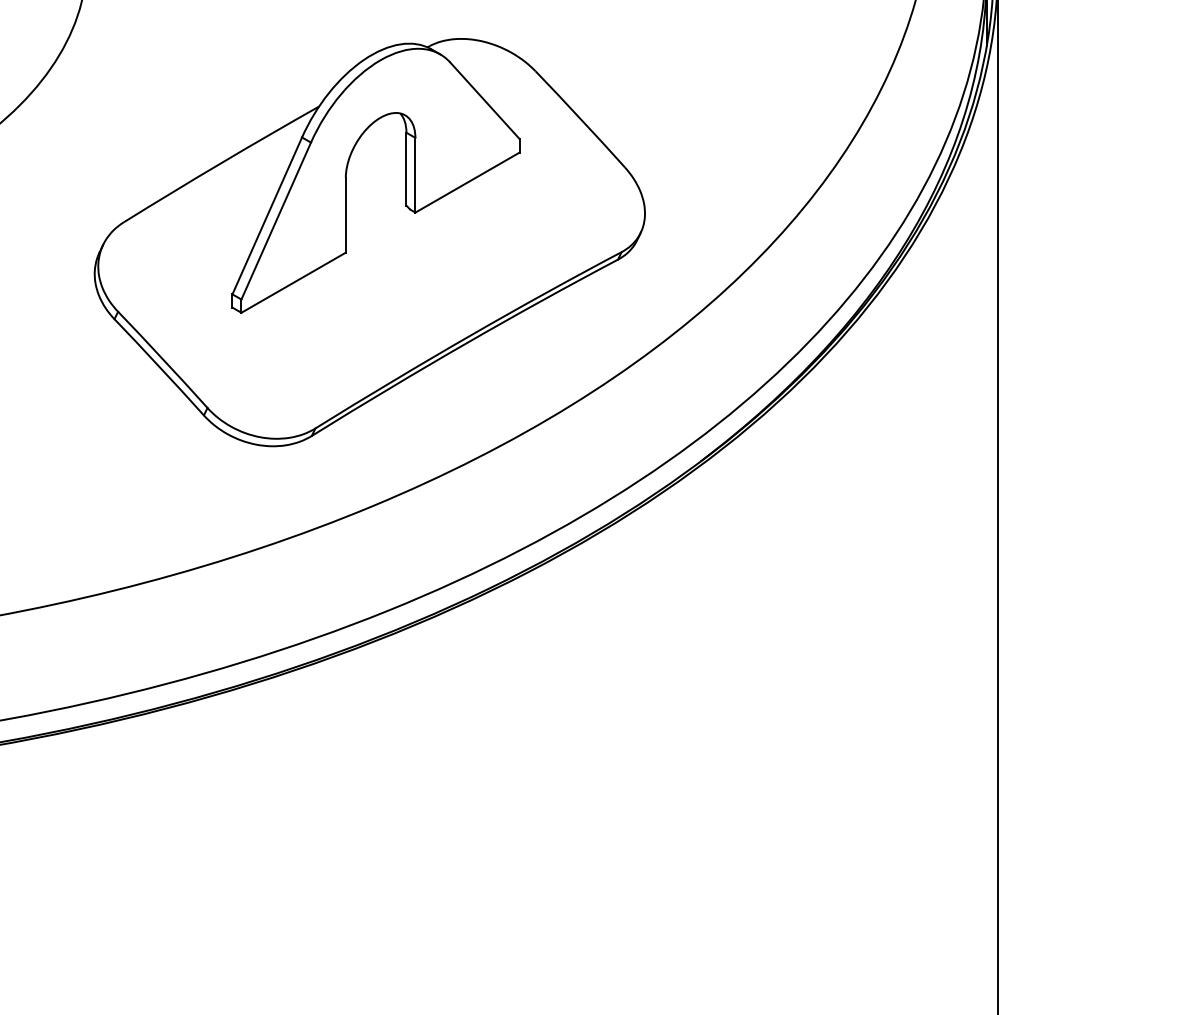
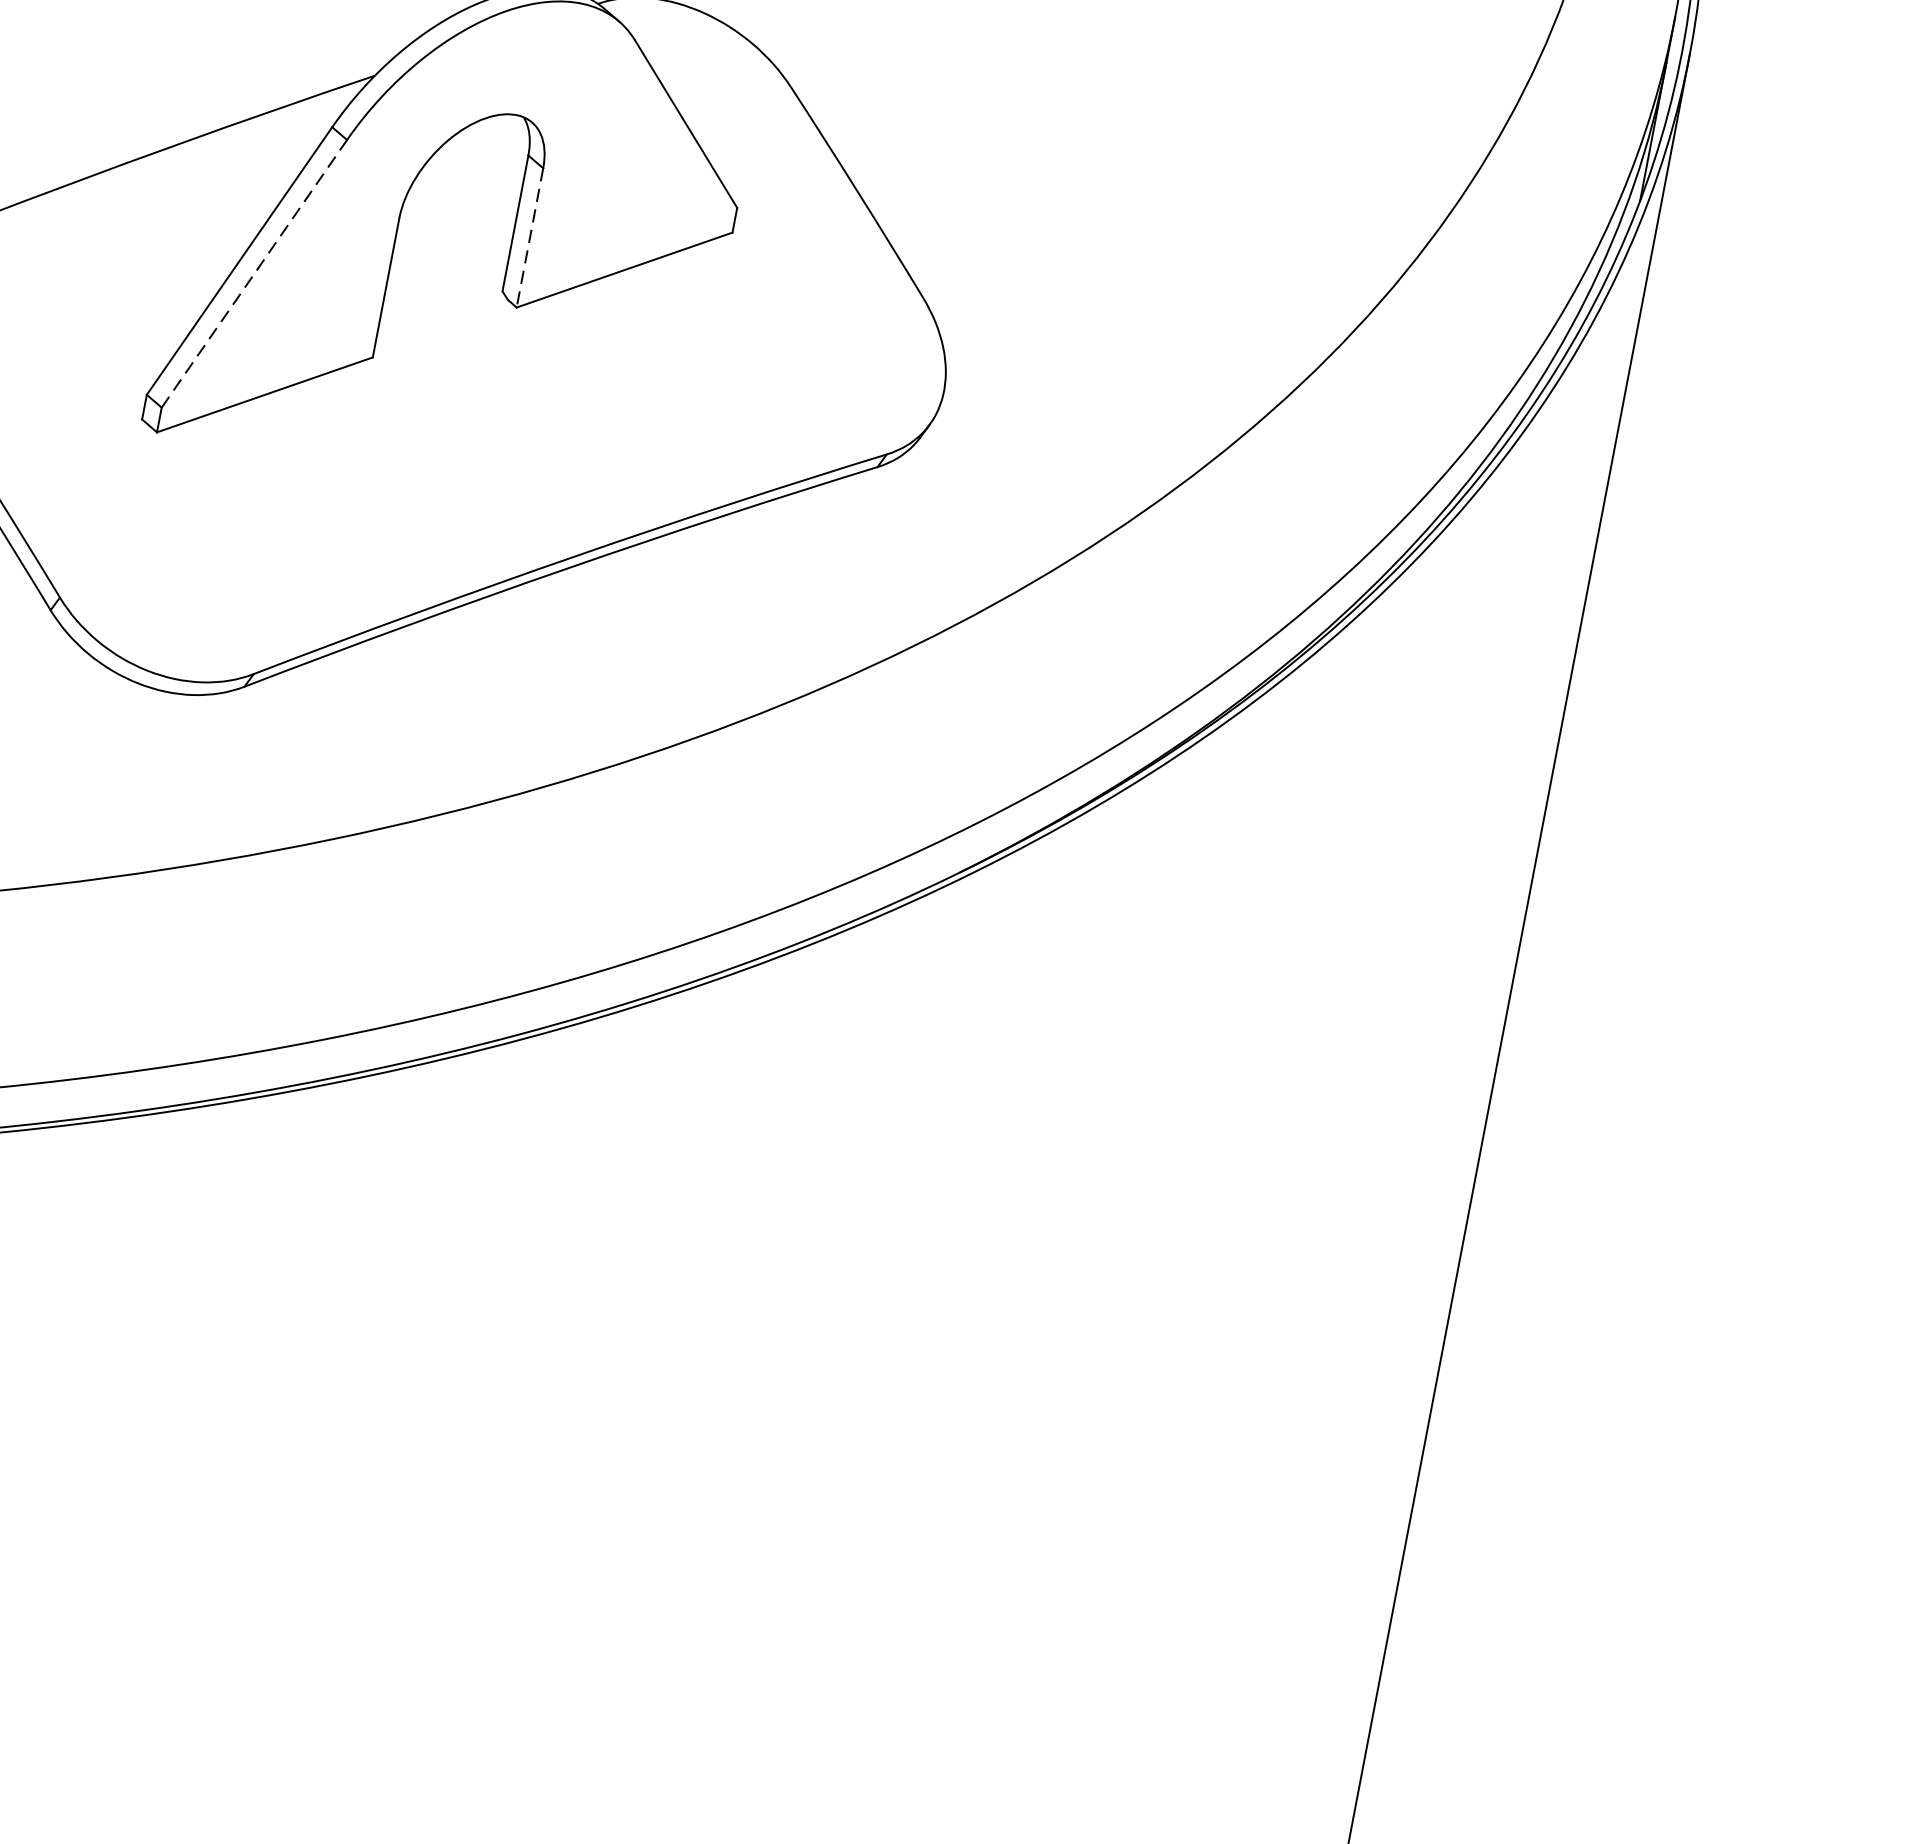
line: (415, 175) -> (530, 238), solid -> dashed
line: (276, 221) -> (254, 274), solid -> dashed

